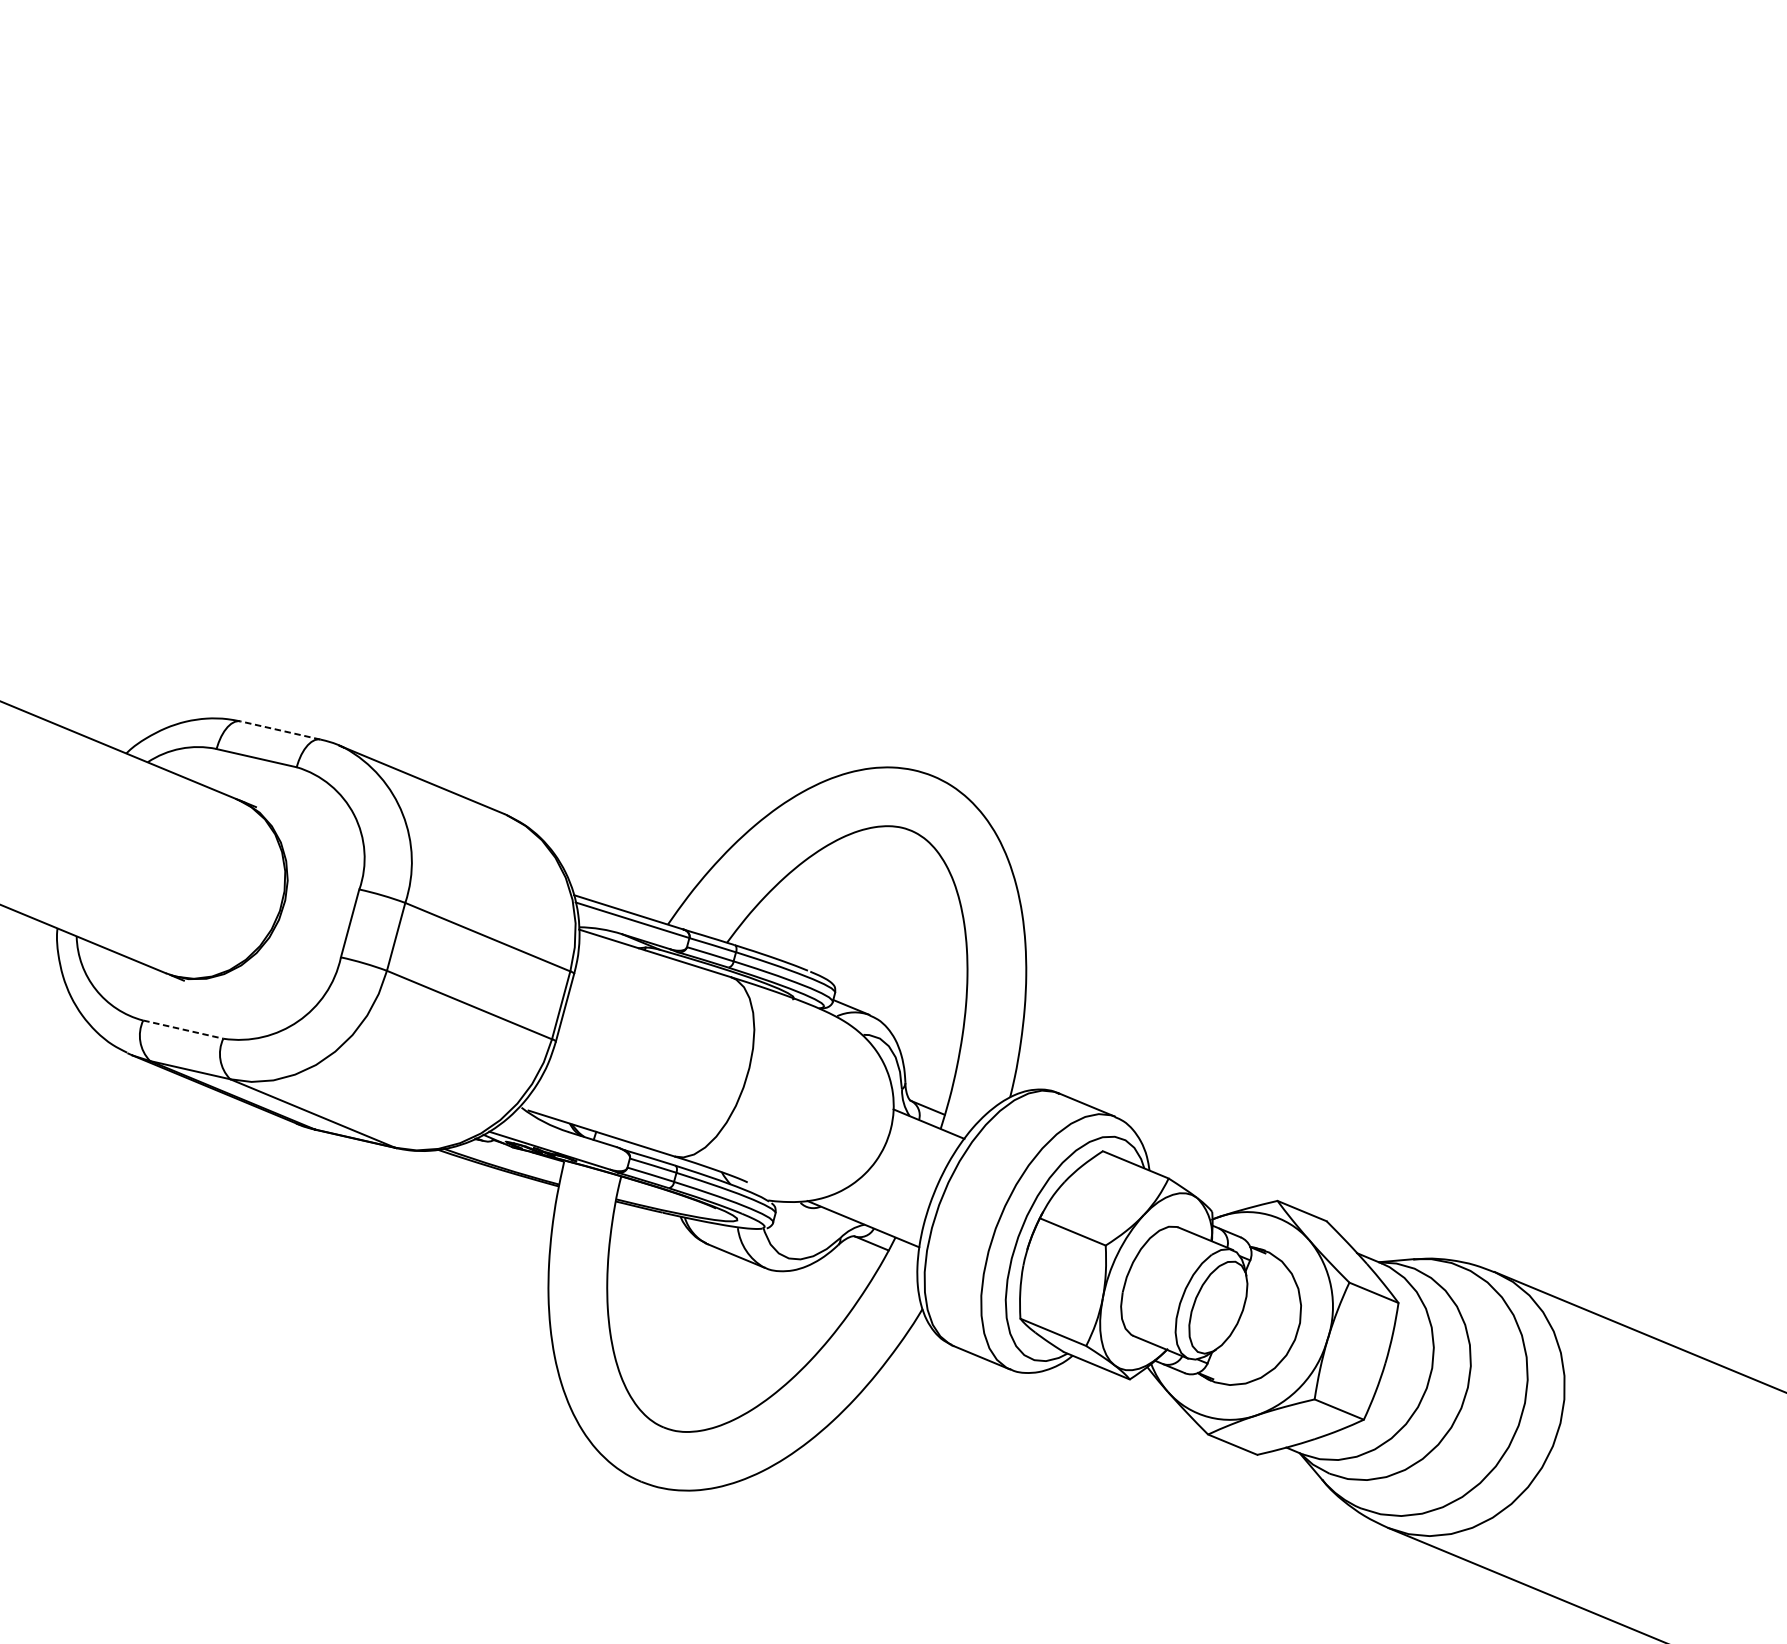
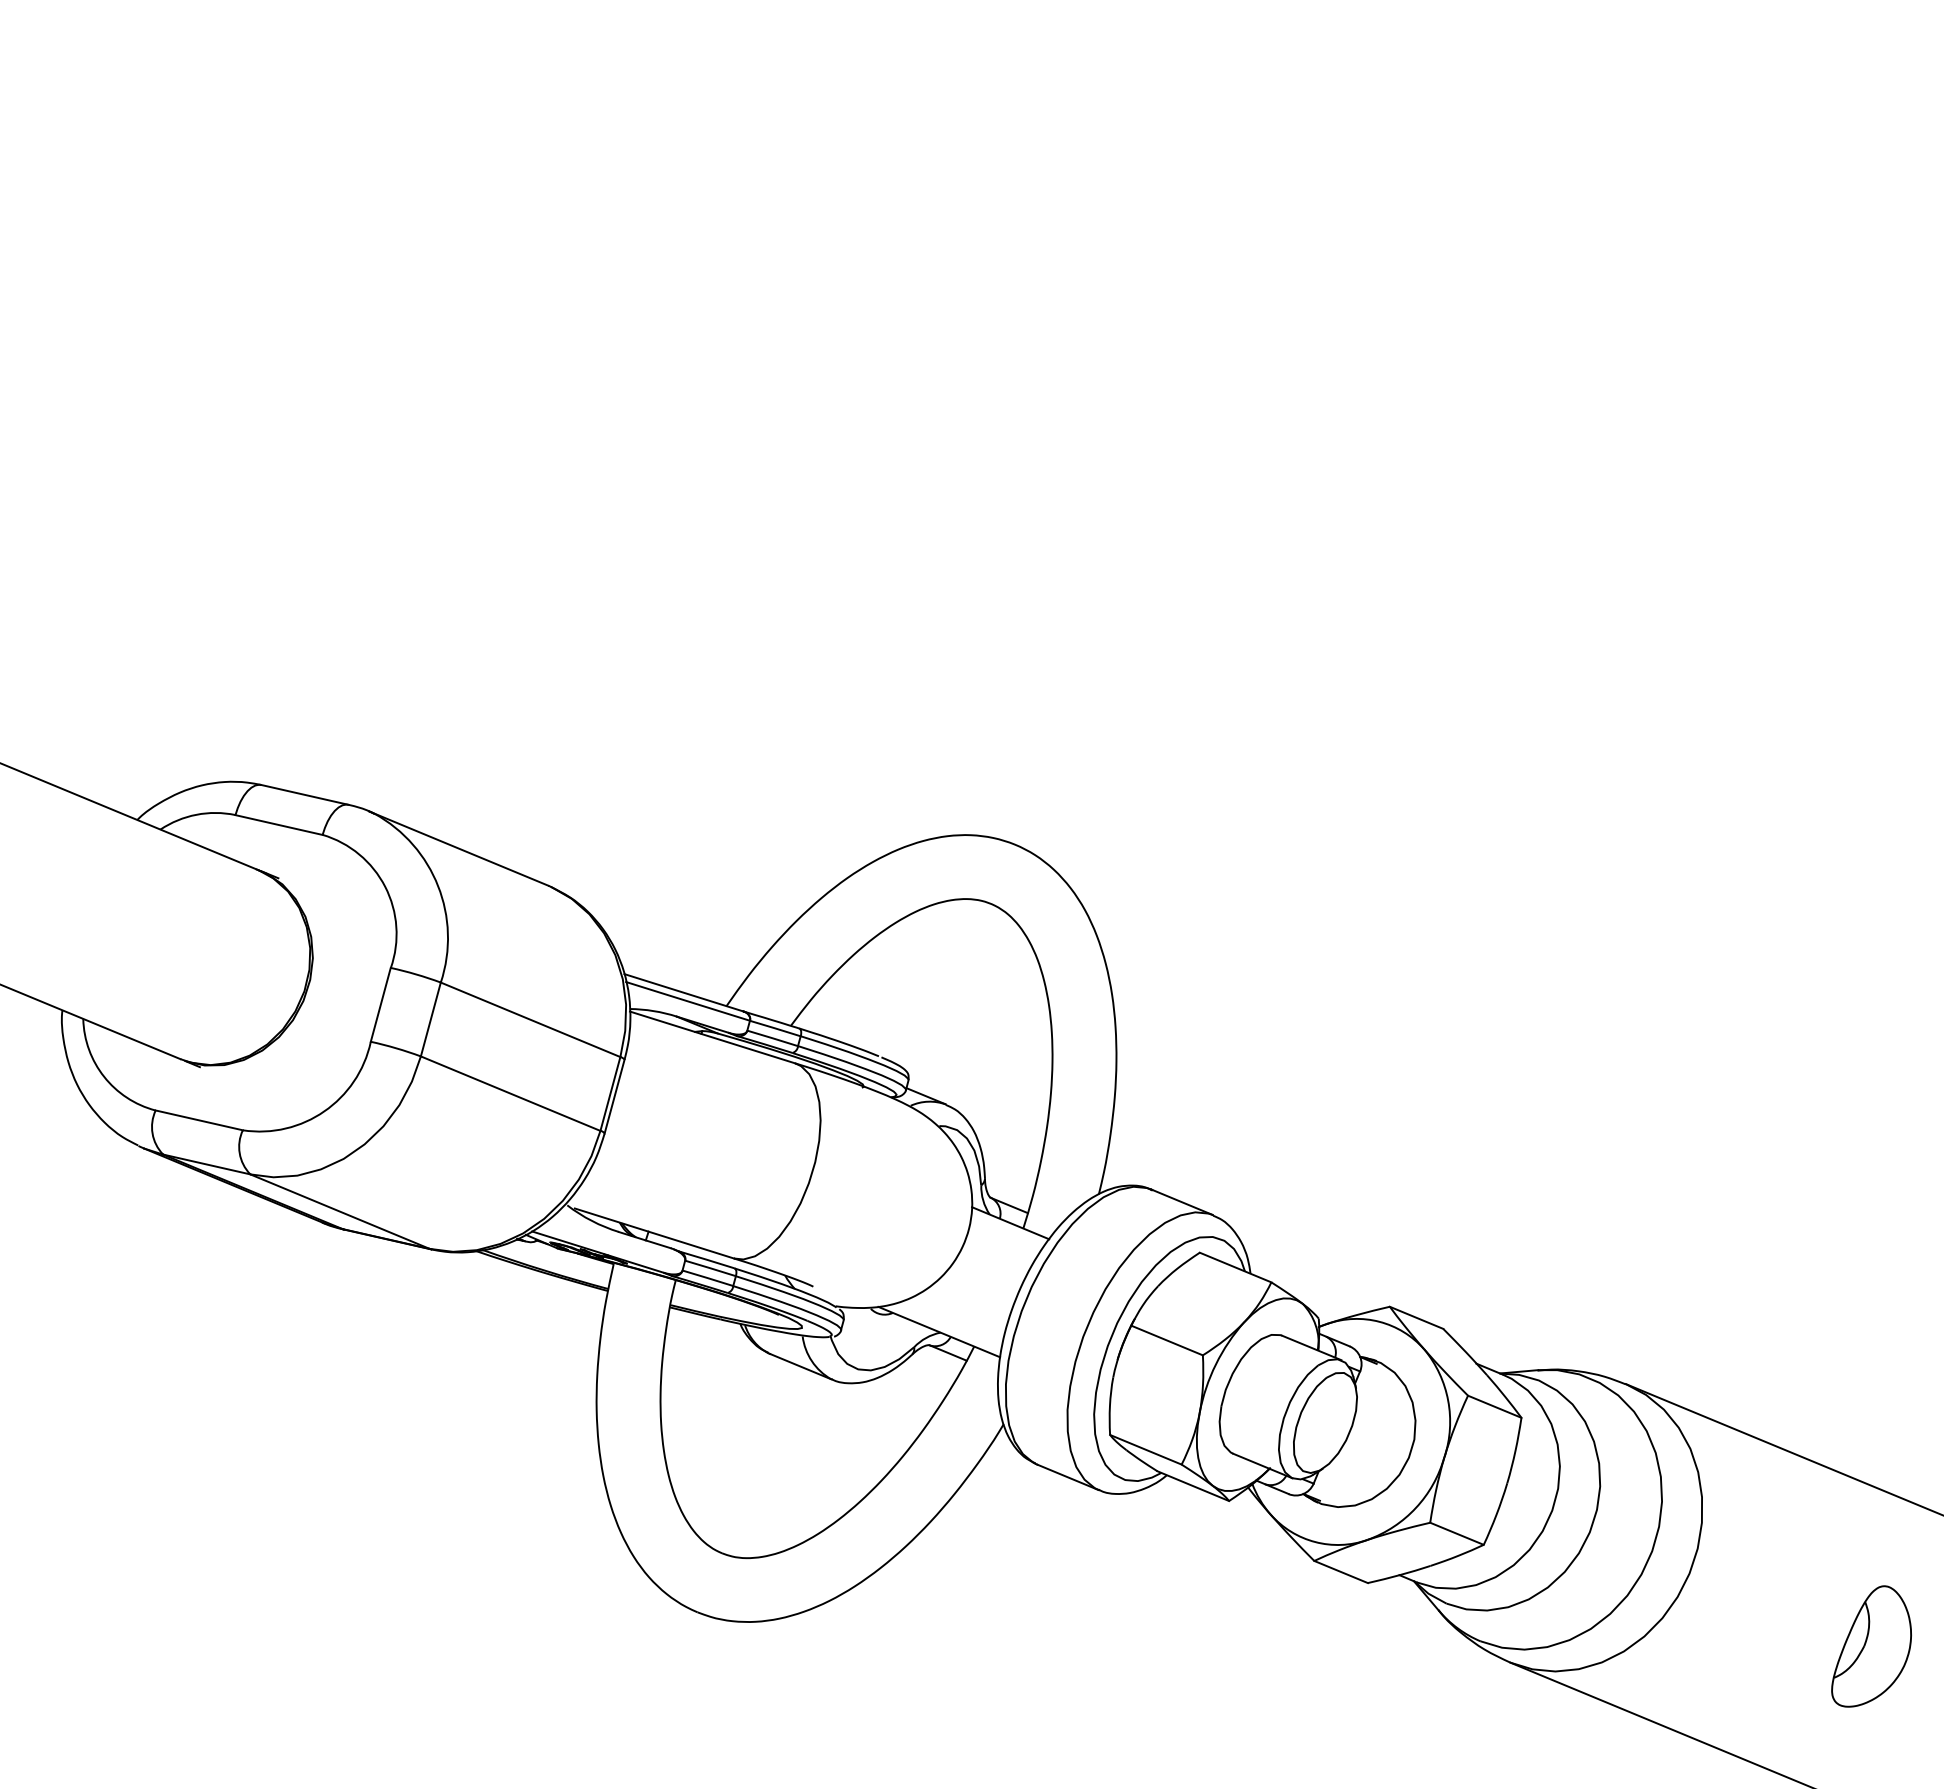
line: (280, 730) -> (304, 794), dashed -> solid
line: (183, 1029) -> (199, 1120), dashed -> solid
part: (1720, 1513) -> (1871, 1646), added

